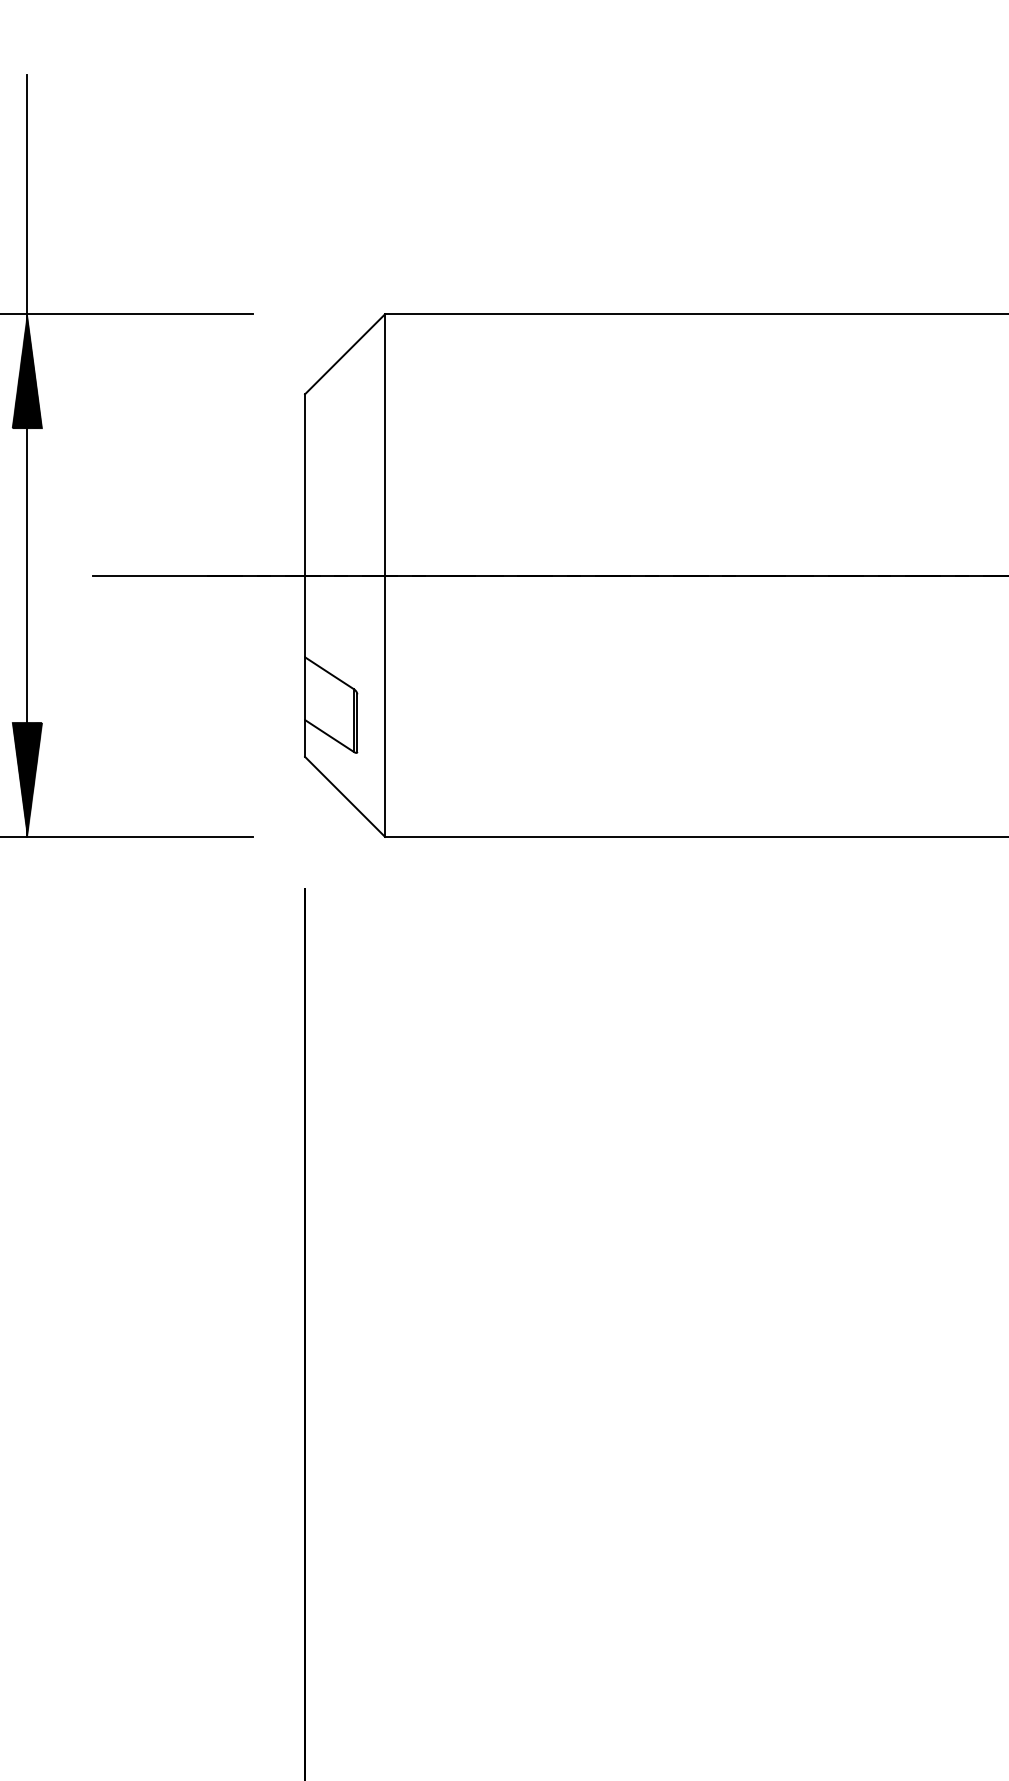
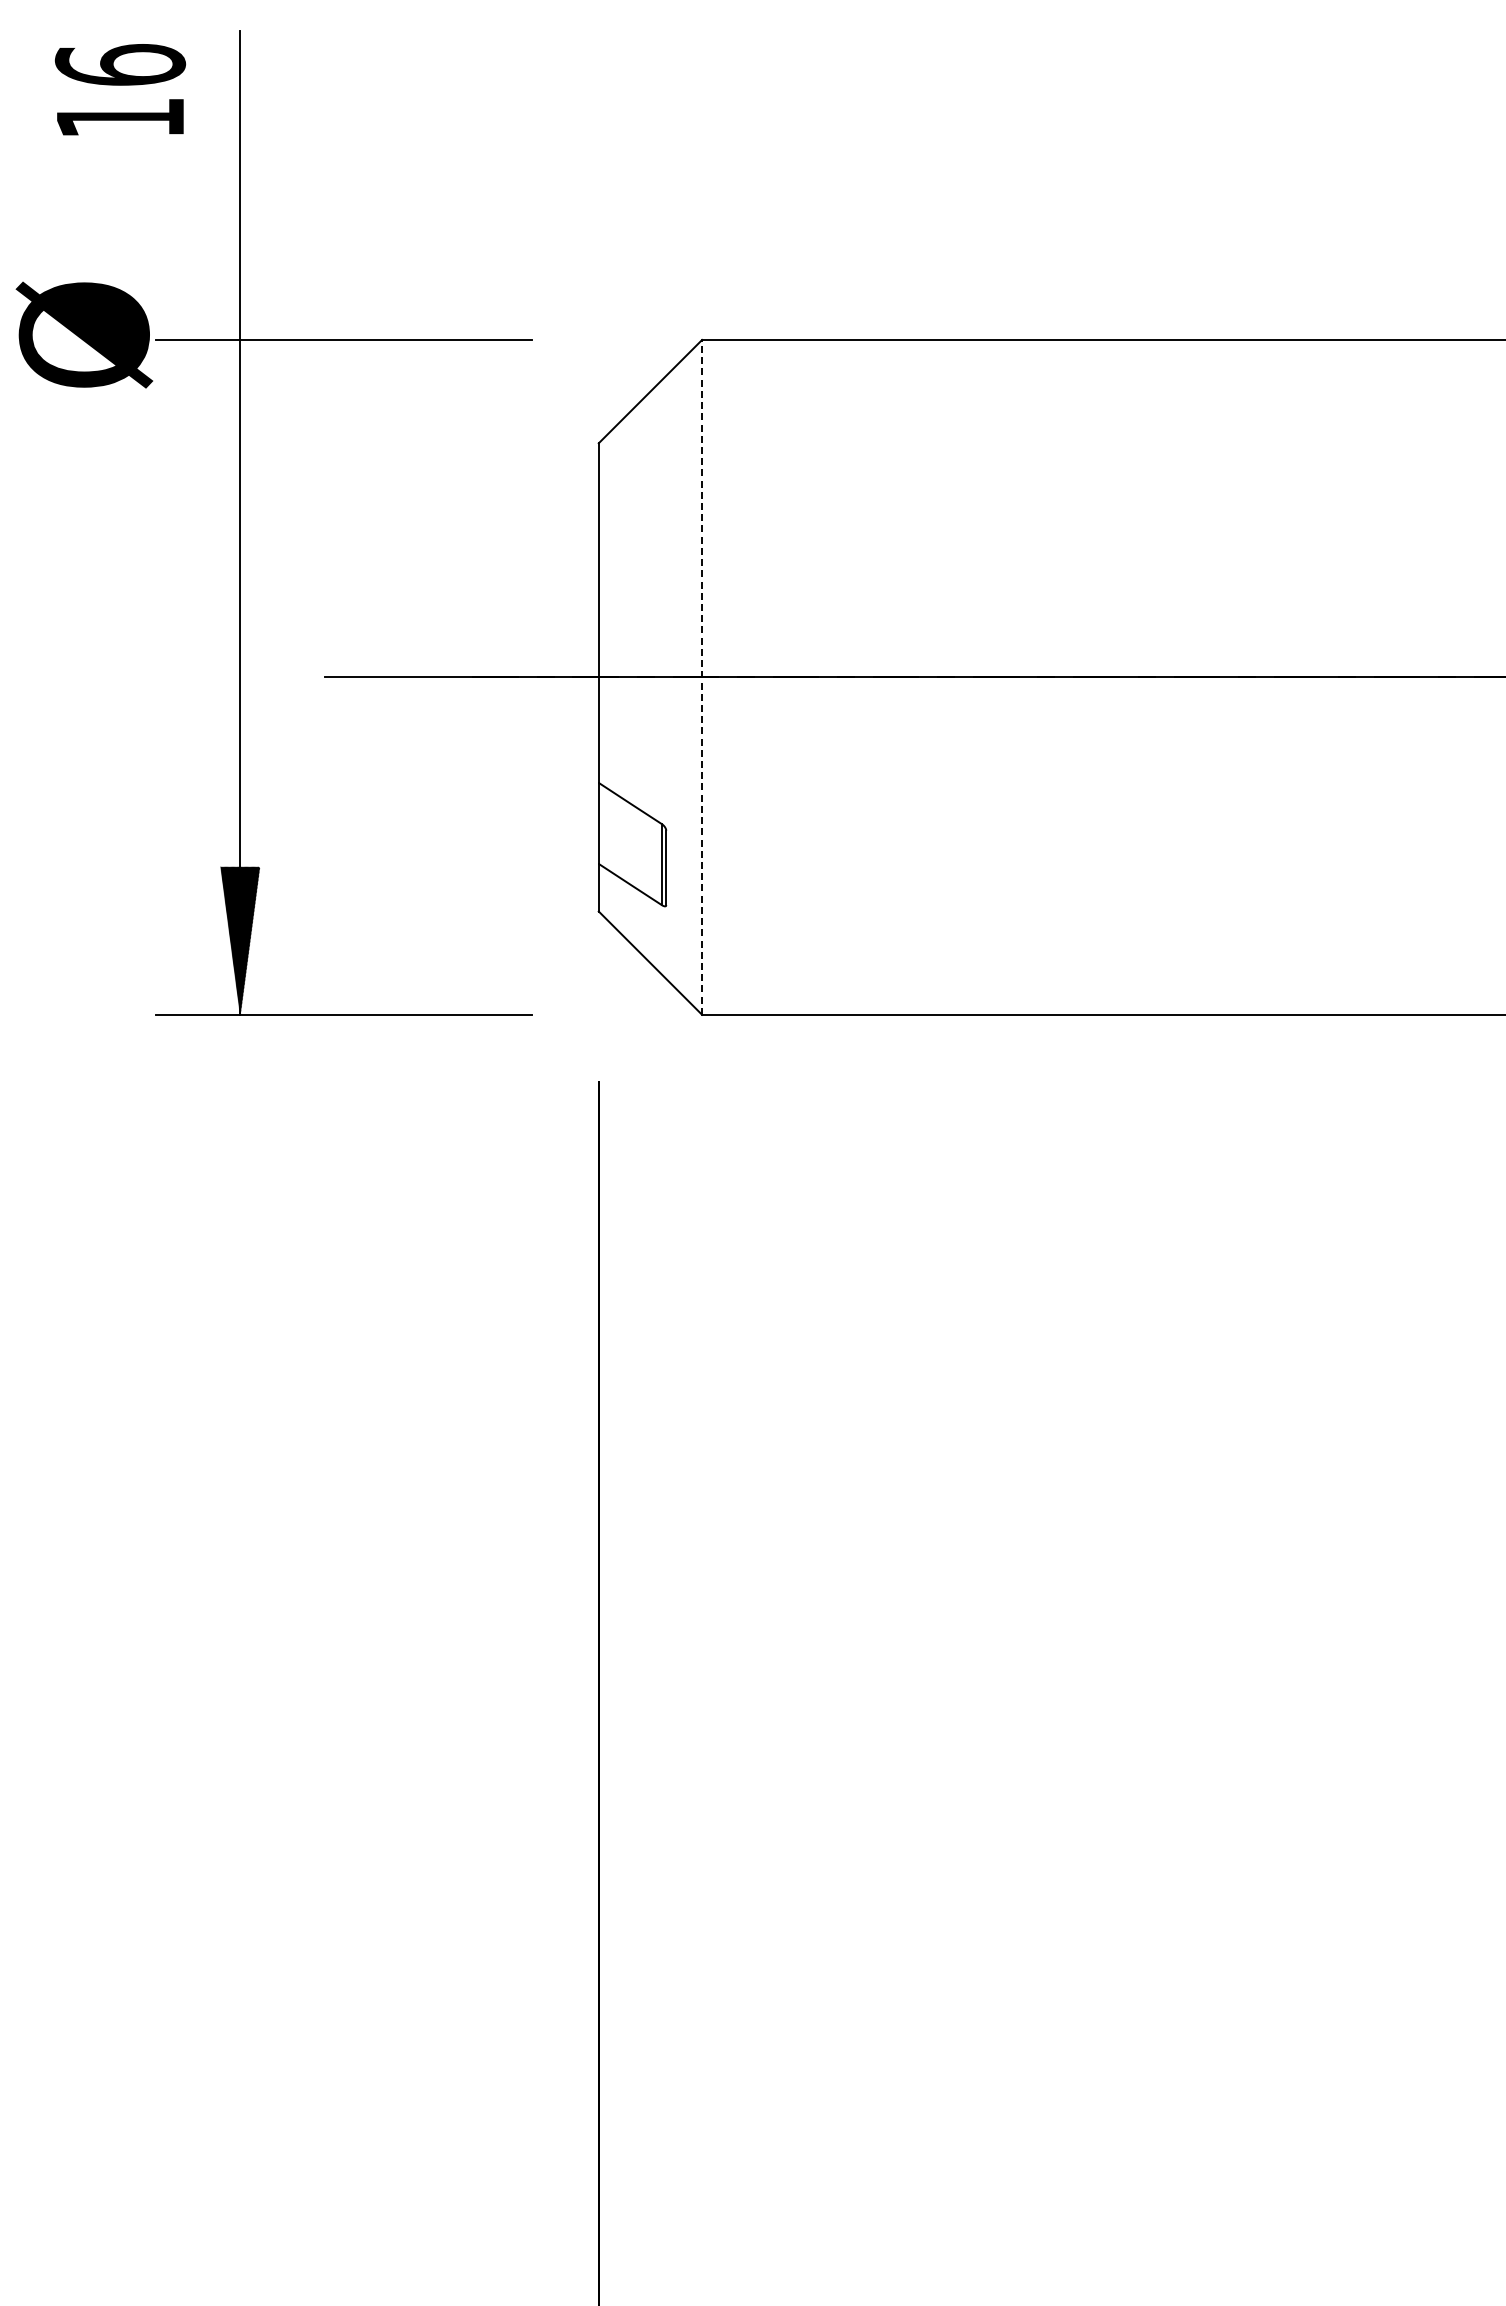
hatch: (26, 371) -> (239, 413), removed
line: (385, 574) -> (702, 676), solid -> dashed

